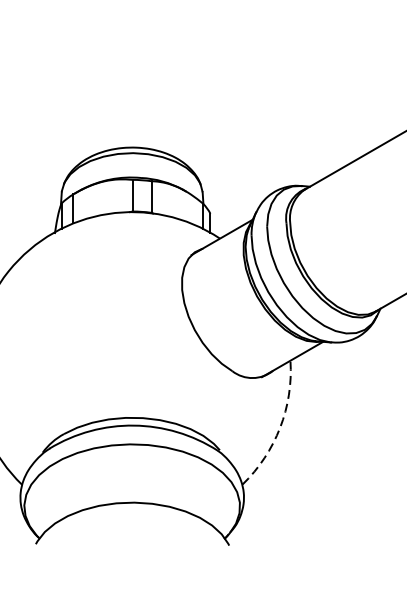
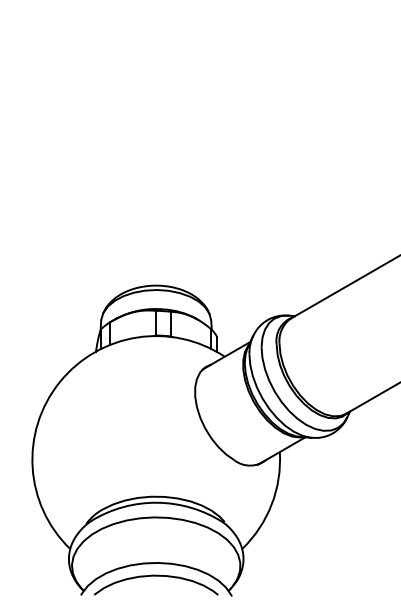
arc: (279, 427) -> (271, 504), dashed -> solid
curve: (131, 520) -> (155, 576), added

